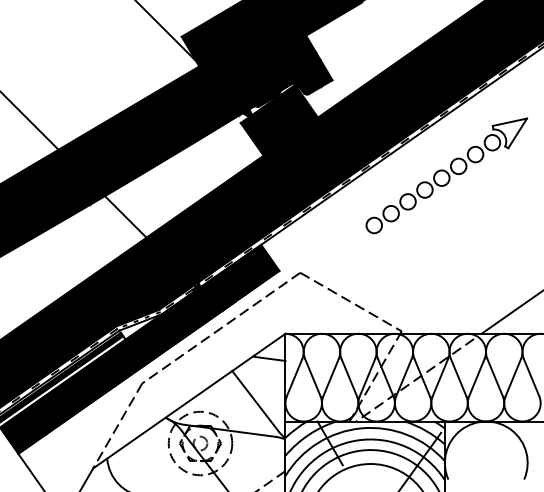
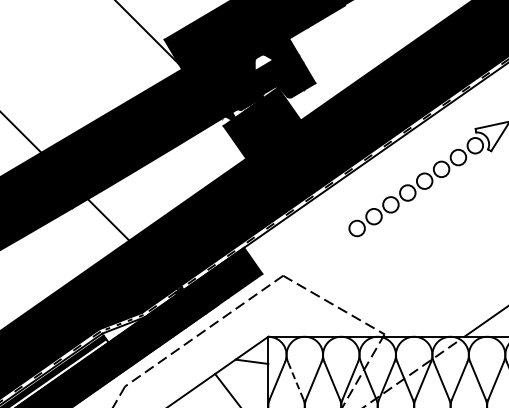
fill: (282, 61) -> (265, 64), removed
line: (312, 377) -> (295, 380), solid -> dashed

